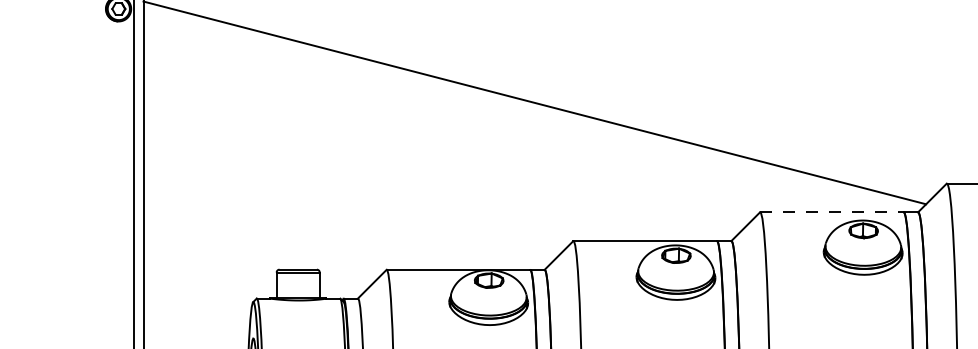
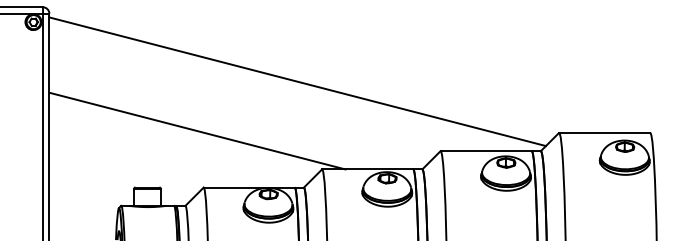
line: (376, 179) -> (197, 130), added
line: (832, 212) -> (486, 151), dashed -> solid

